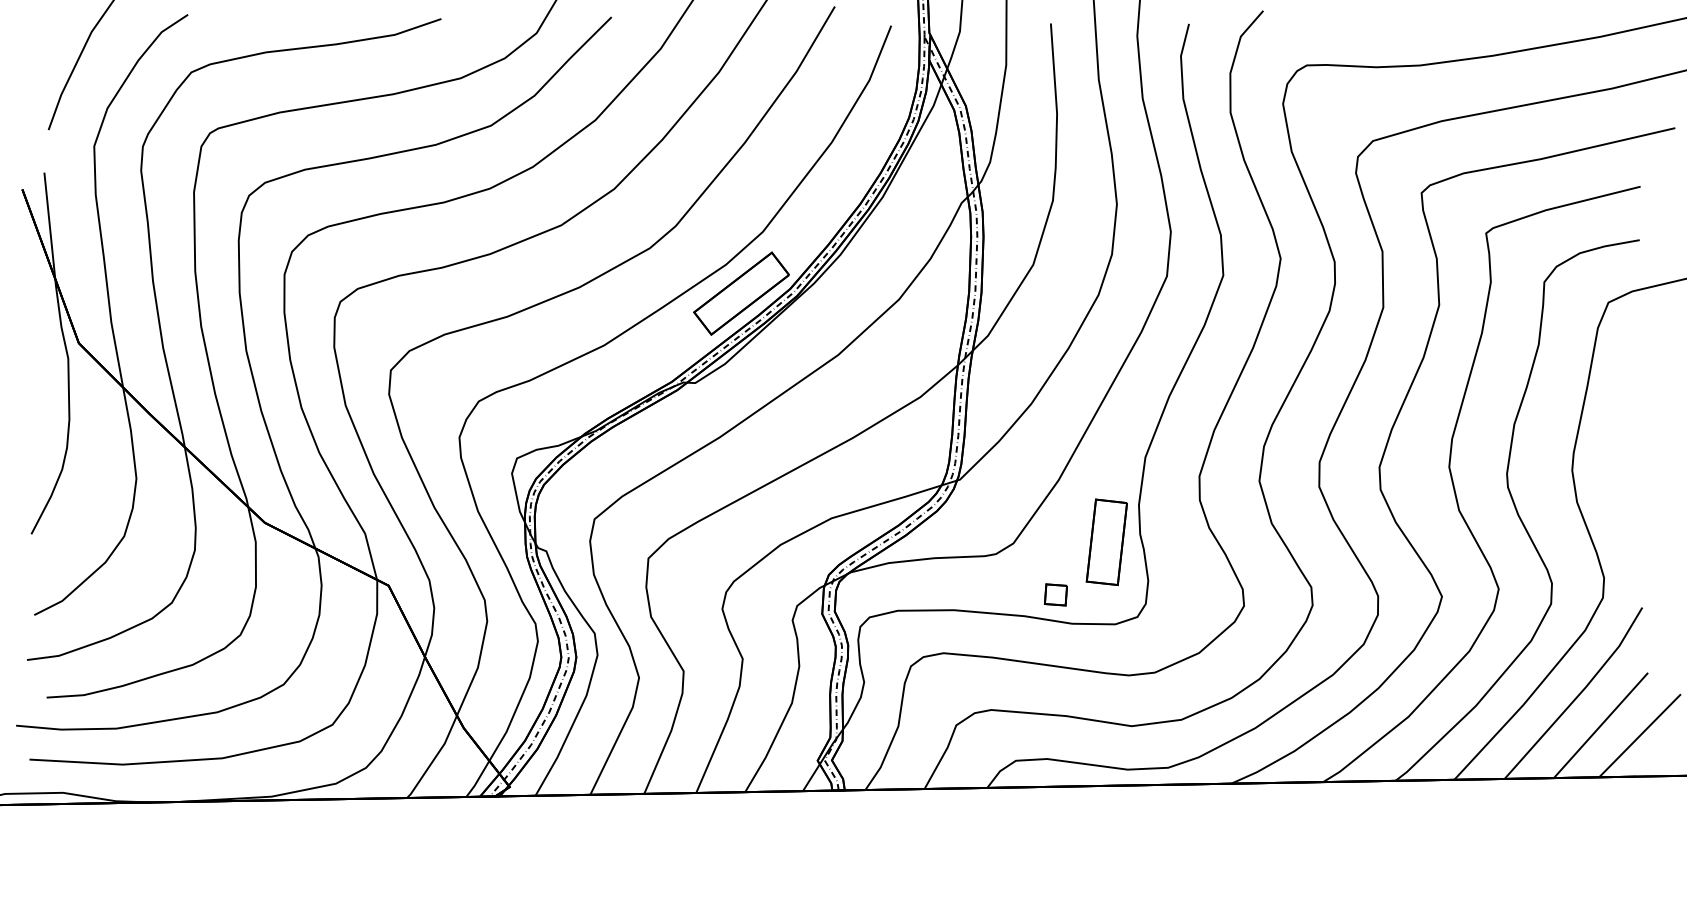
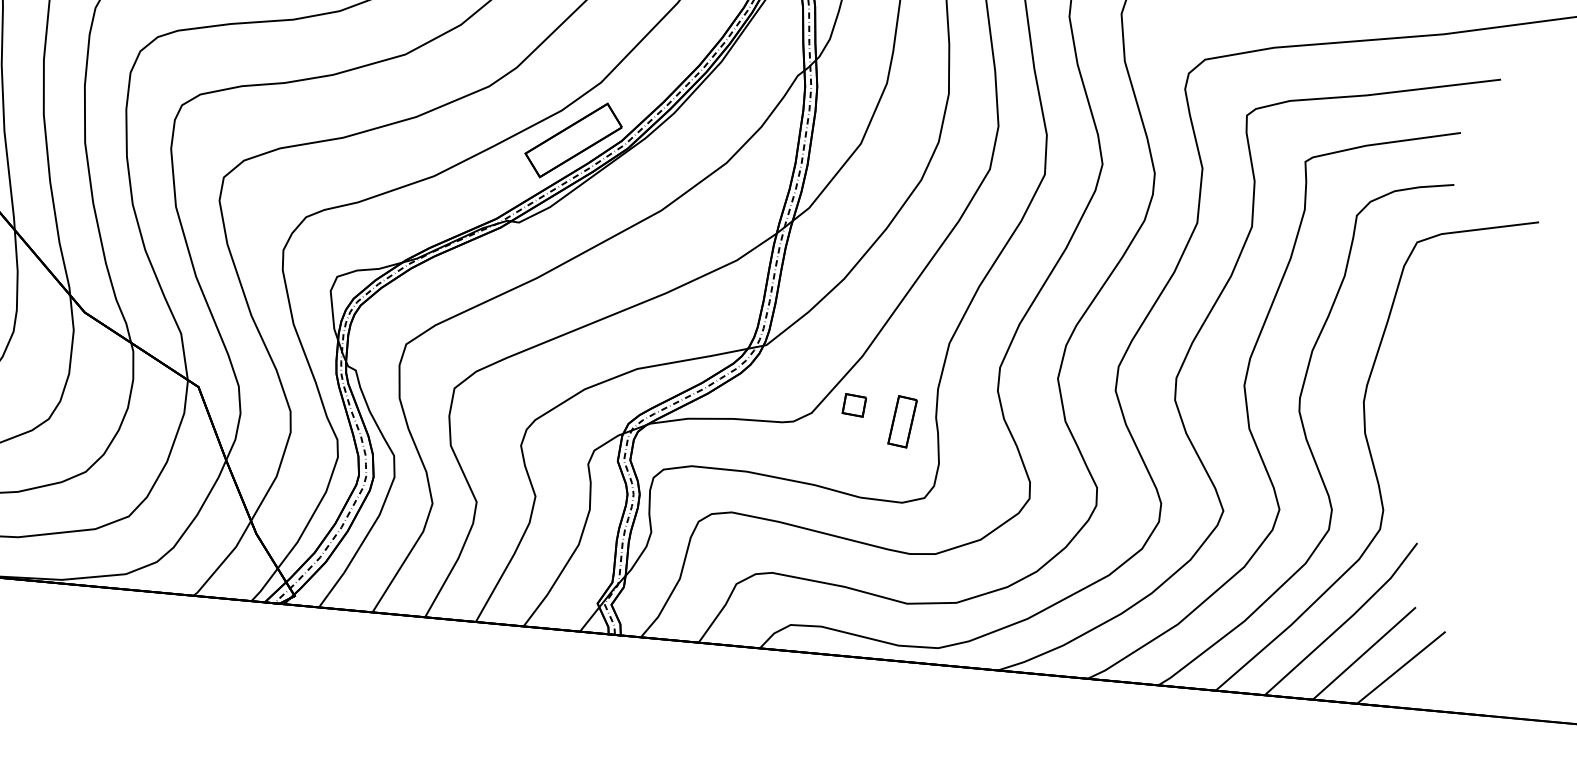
part: (1106, 541) -> (902, 421), size x0.6
part: (1055, 594) -> (854, 404), moved

